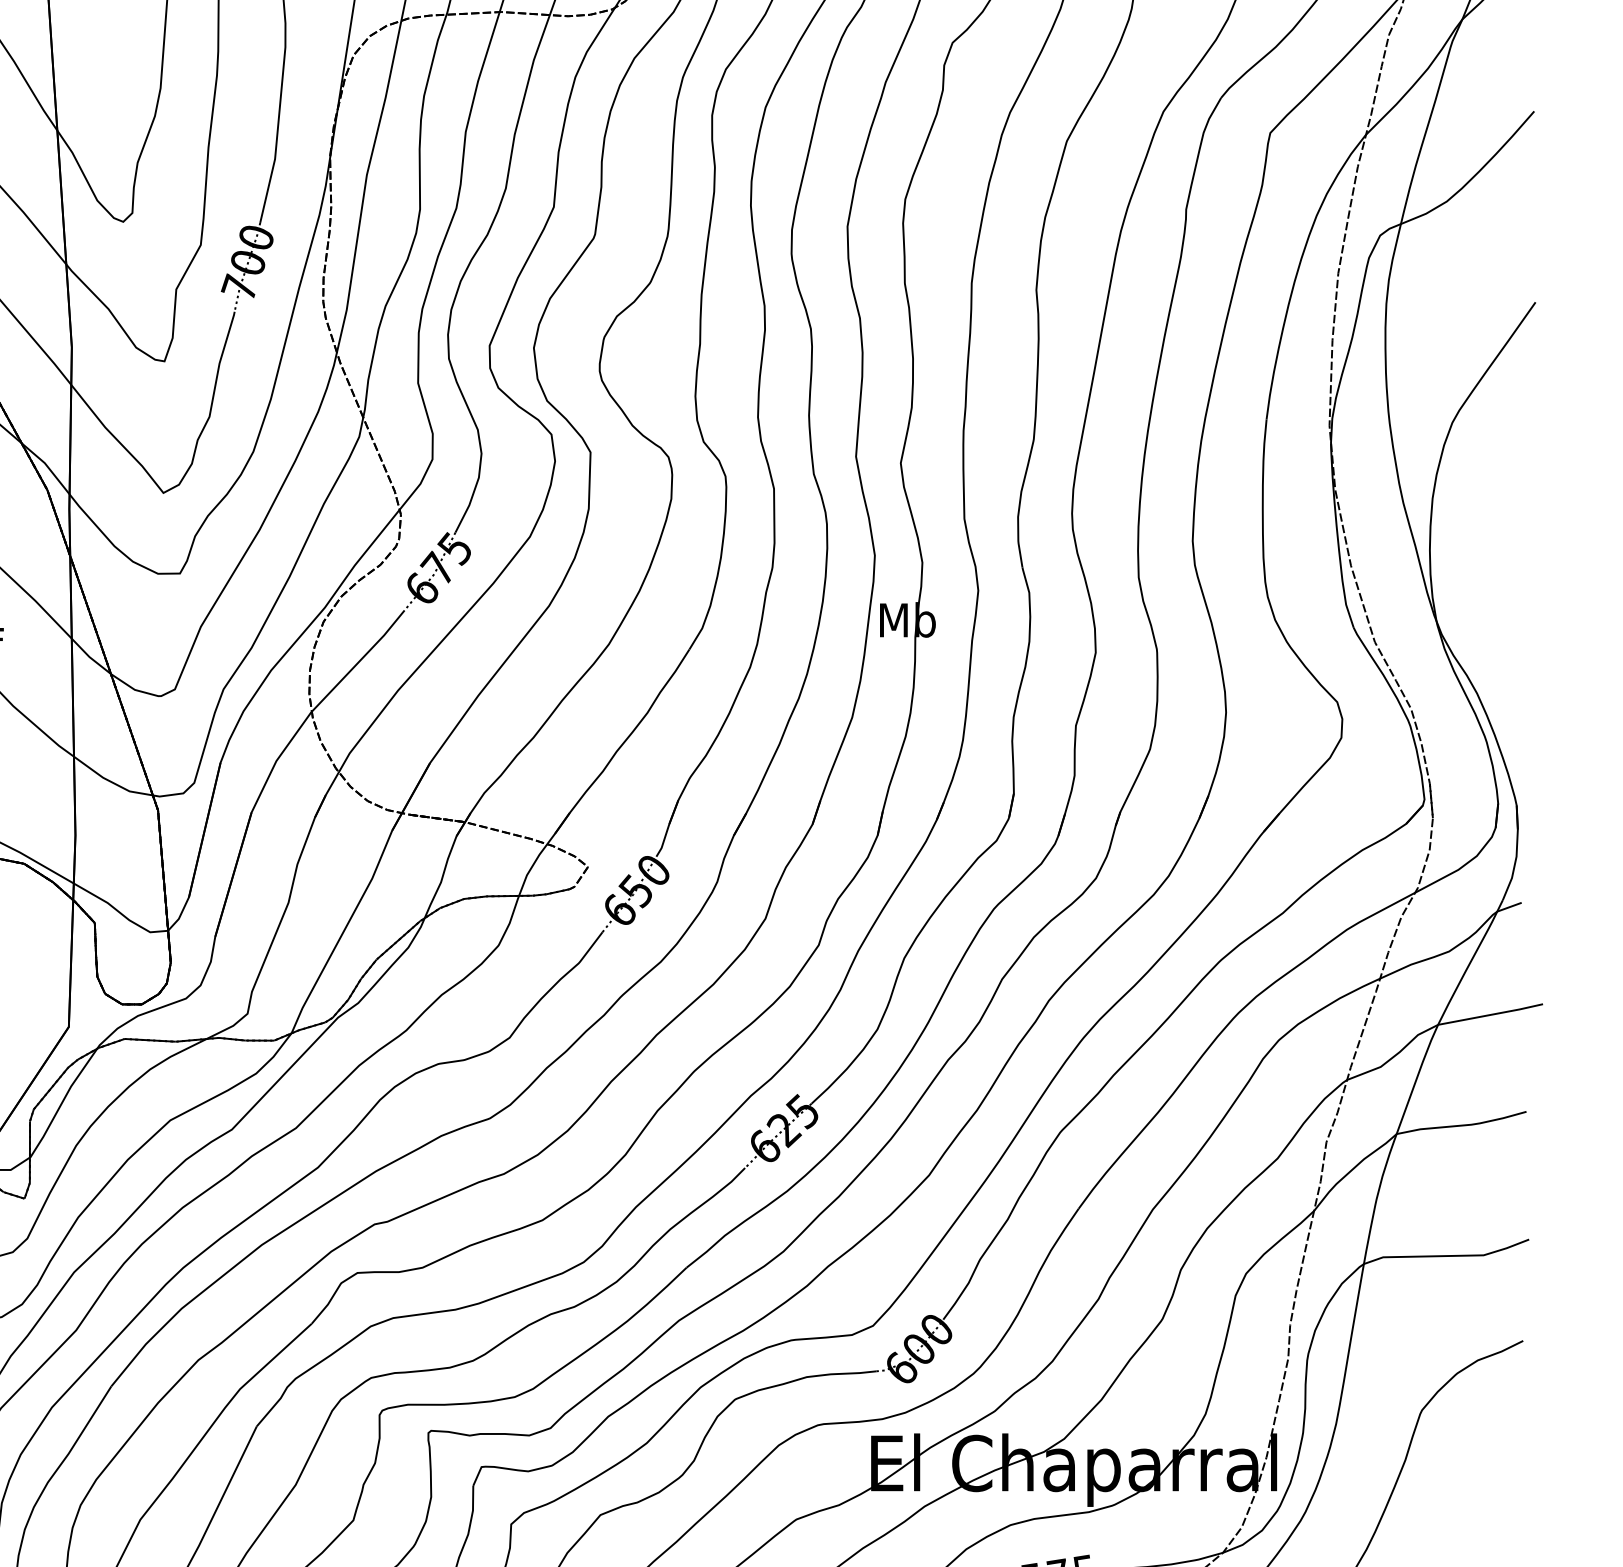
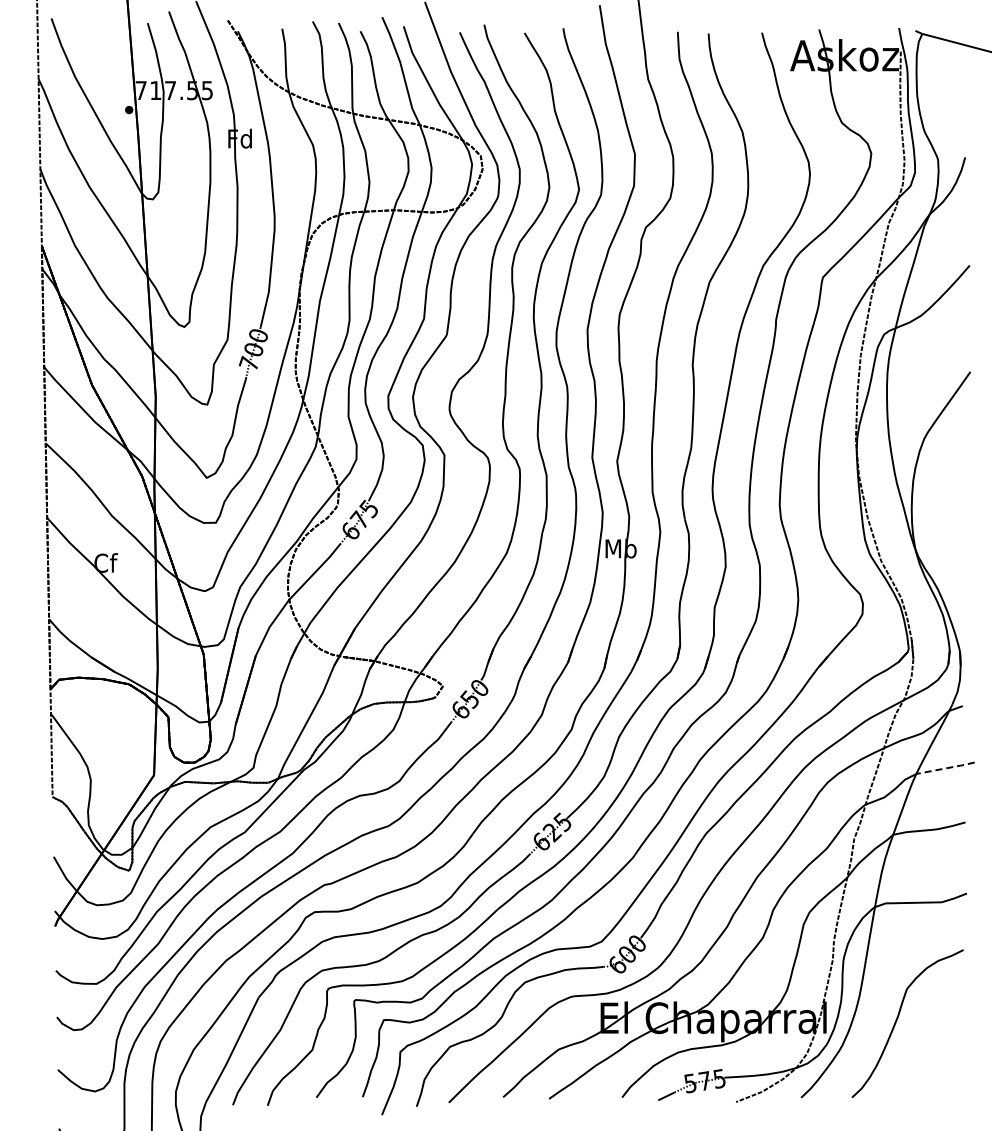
line: (1492, 1014) -> (946, 768), solid -> dashed

